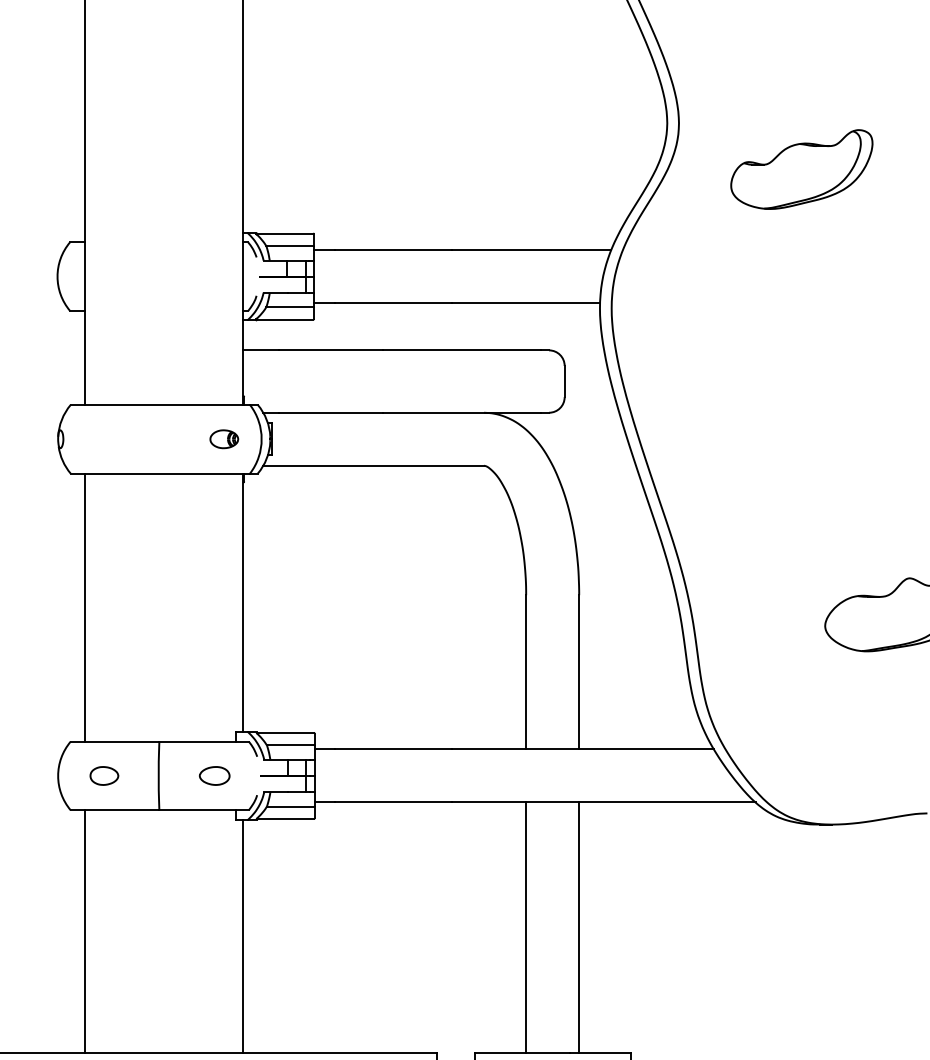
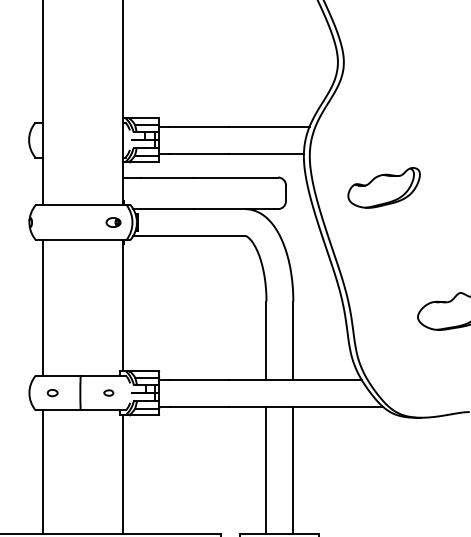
part: (800, 168) -> (383, 187), moved
part: (103, 774) -> (52, 392), size x0.7
part: (214, 774) -> (108, 392), size x0.6

